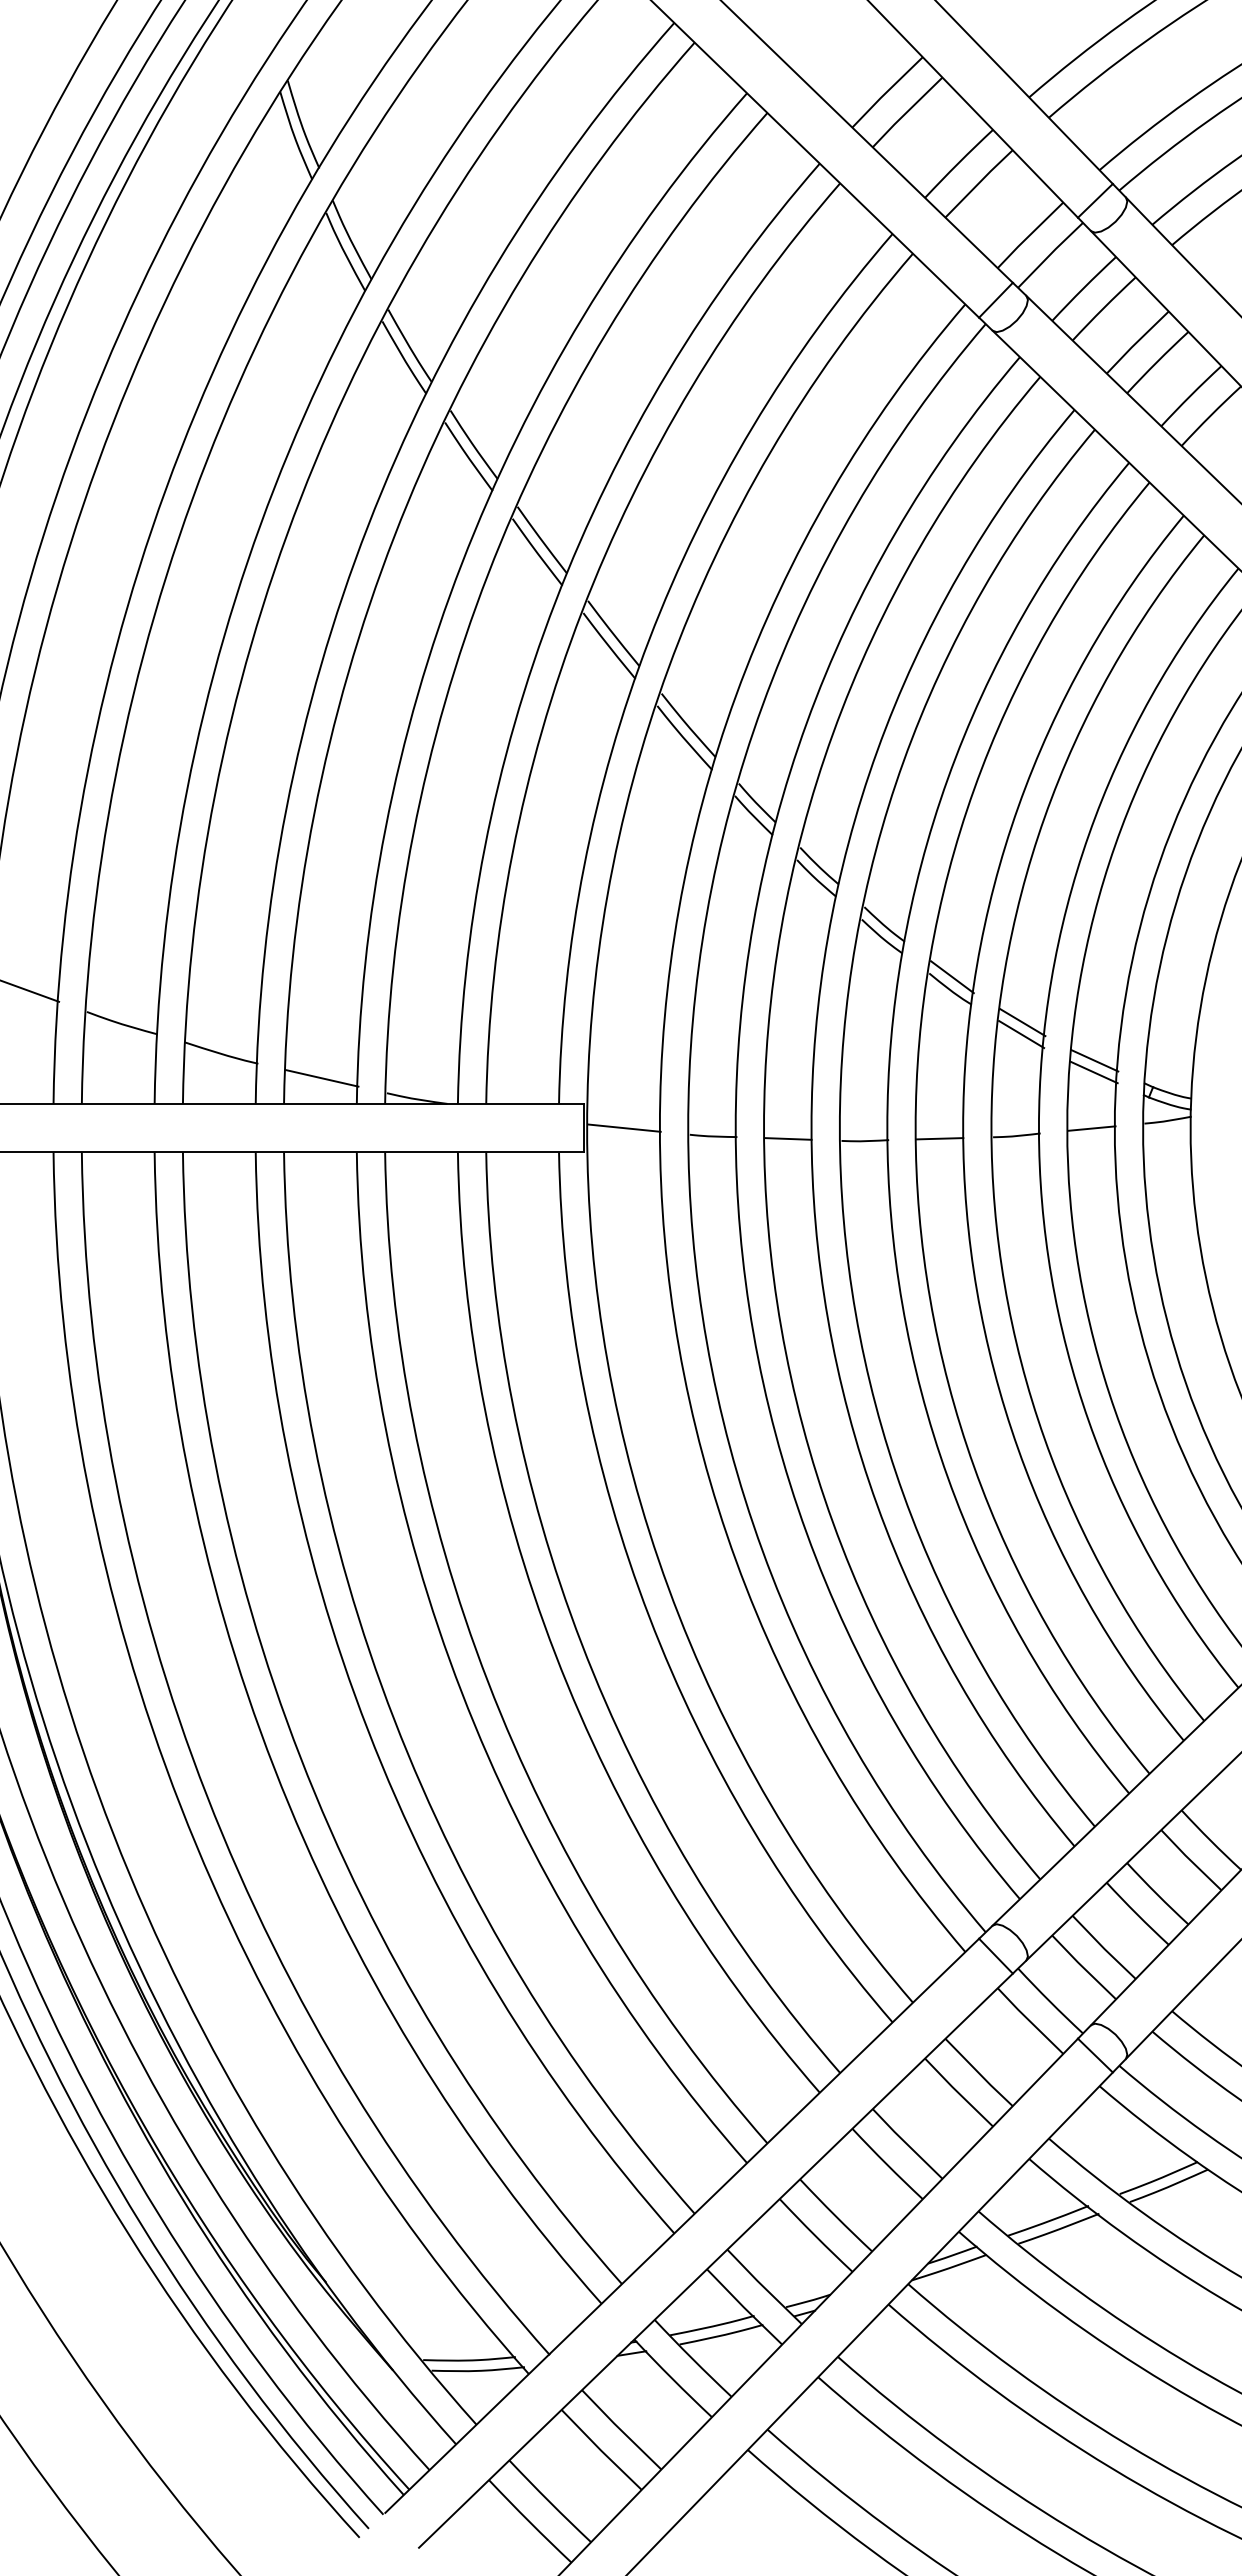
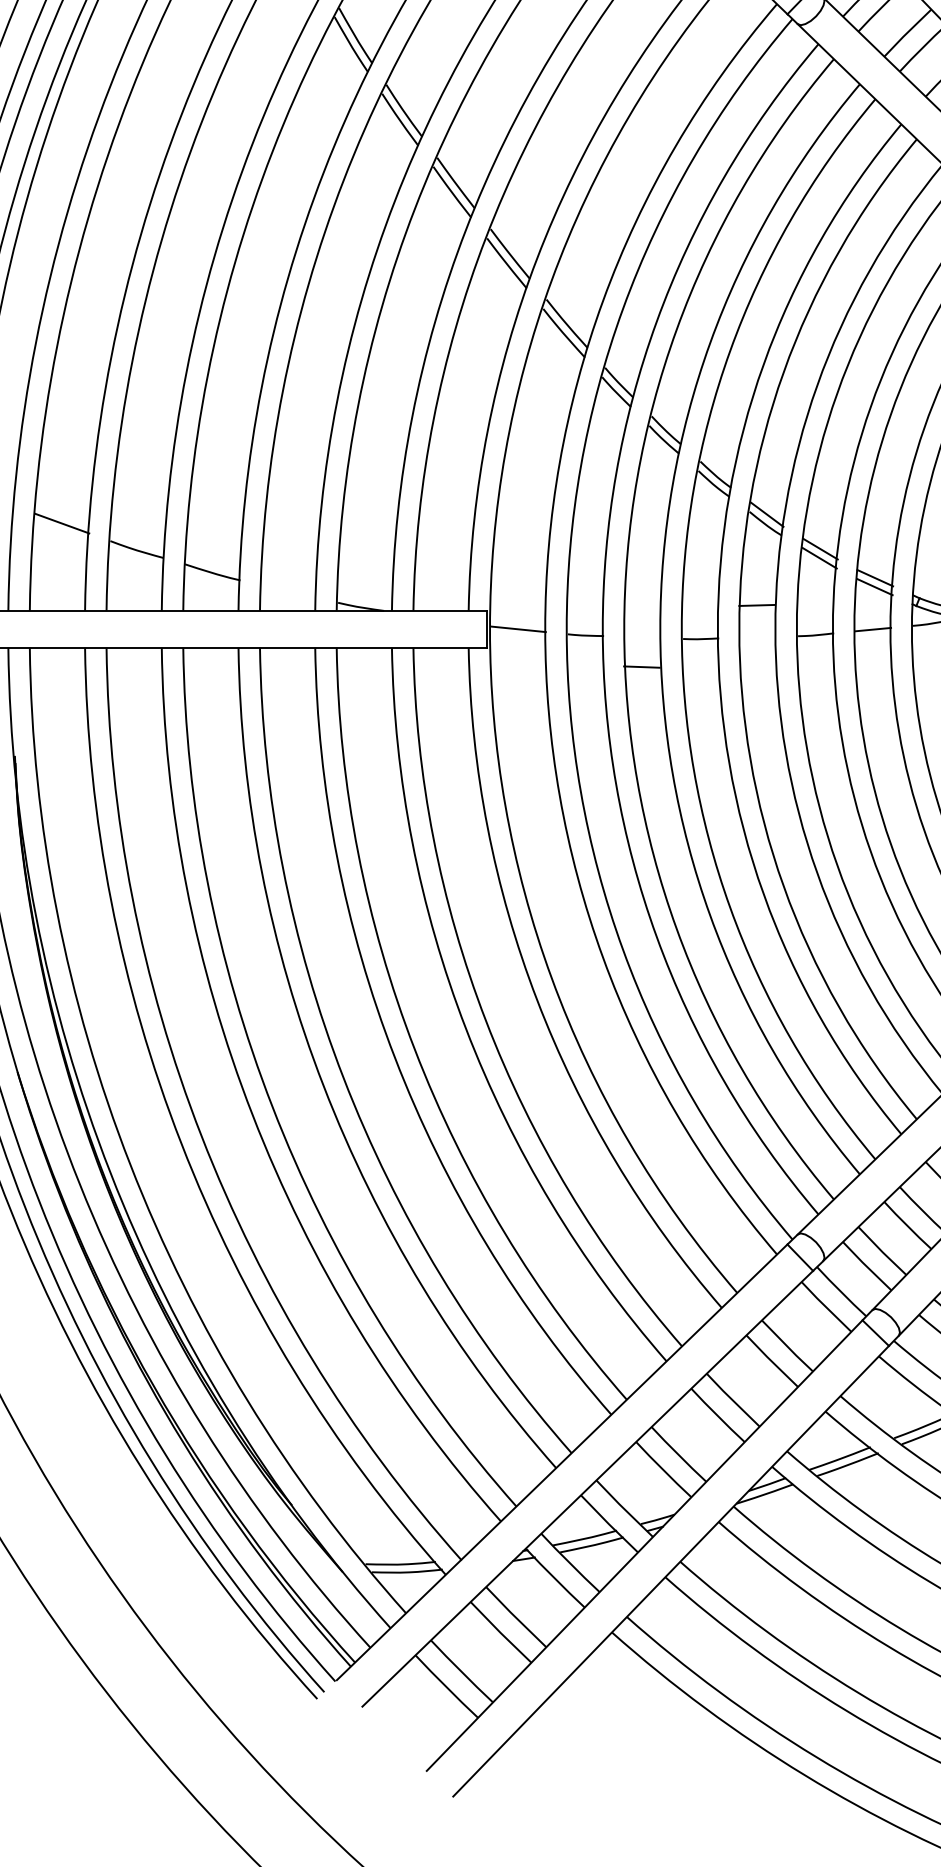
line: (322, 1078) -> (289, 591), removed
line: (787, 1138) -> (641, 666), moved
line: (939, 1138) -> (756, 605), moved

